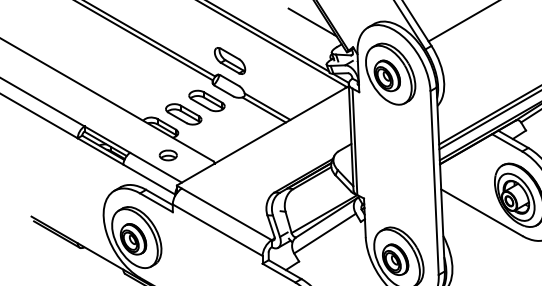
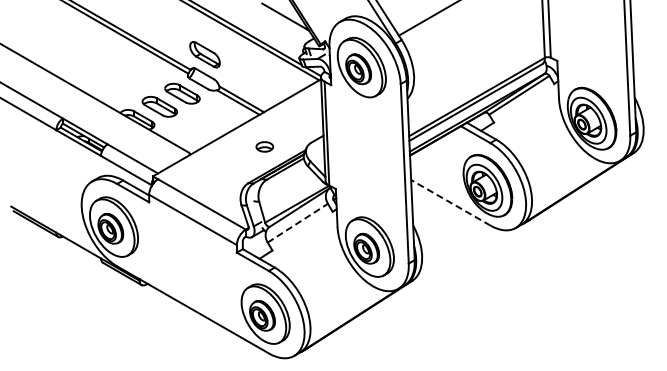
part: (168, 155) -> (264, 146), moved
line: (481, 212) -> (450, 202), solid -> dashed
line: (324, 233) -> (297, 223), solid -> dashed

